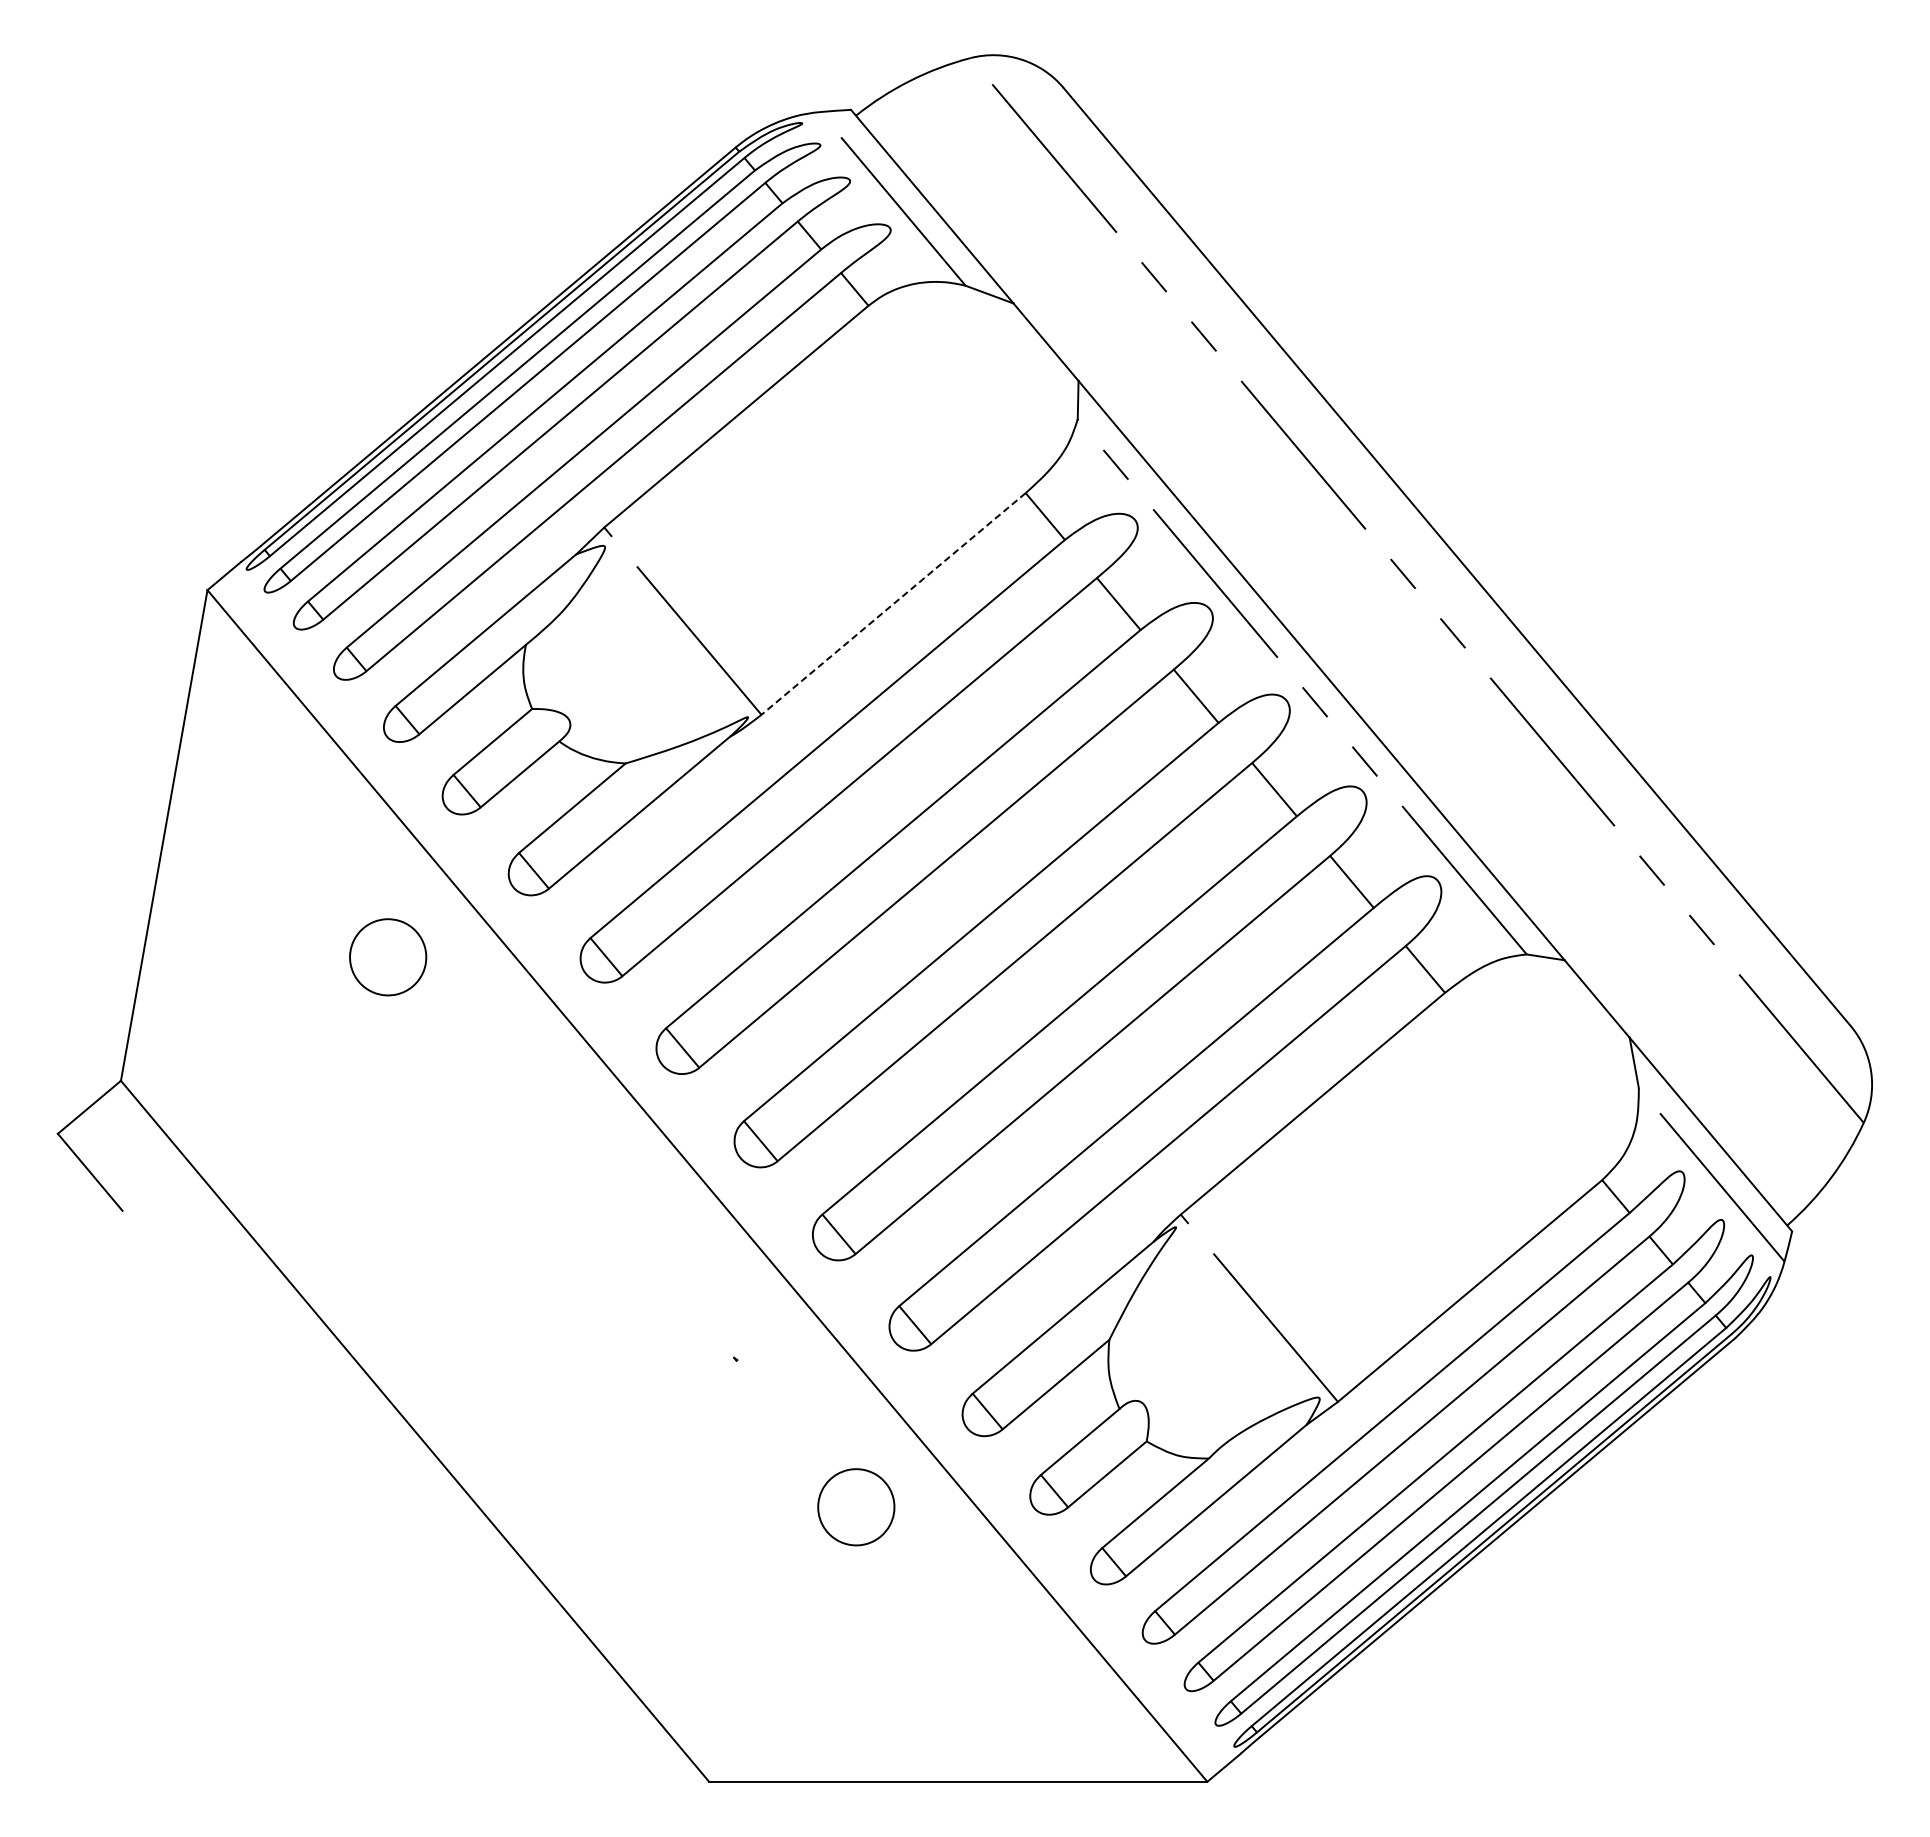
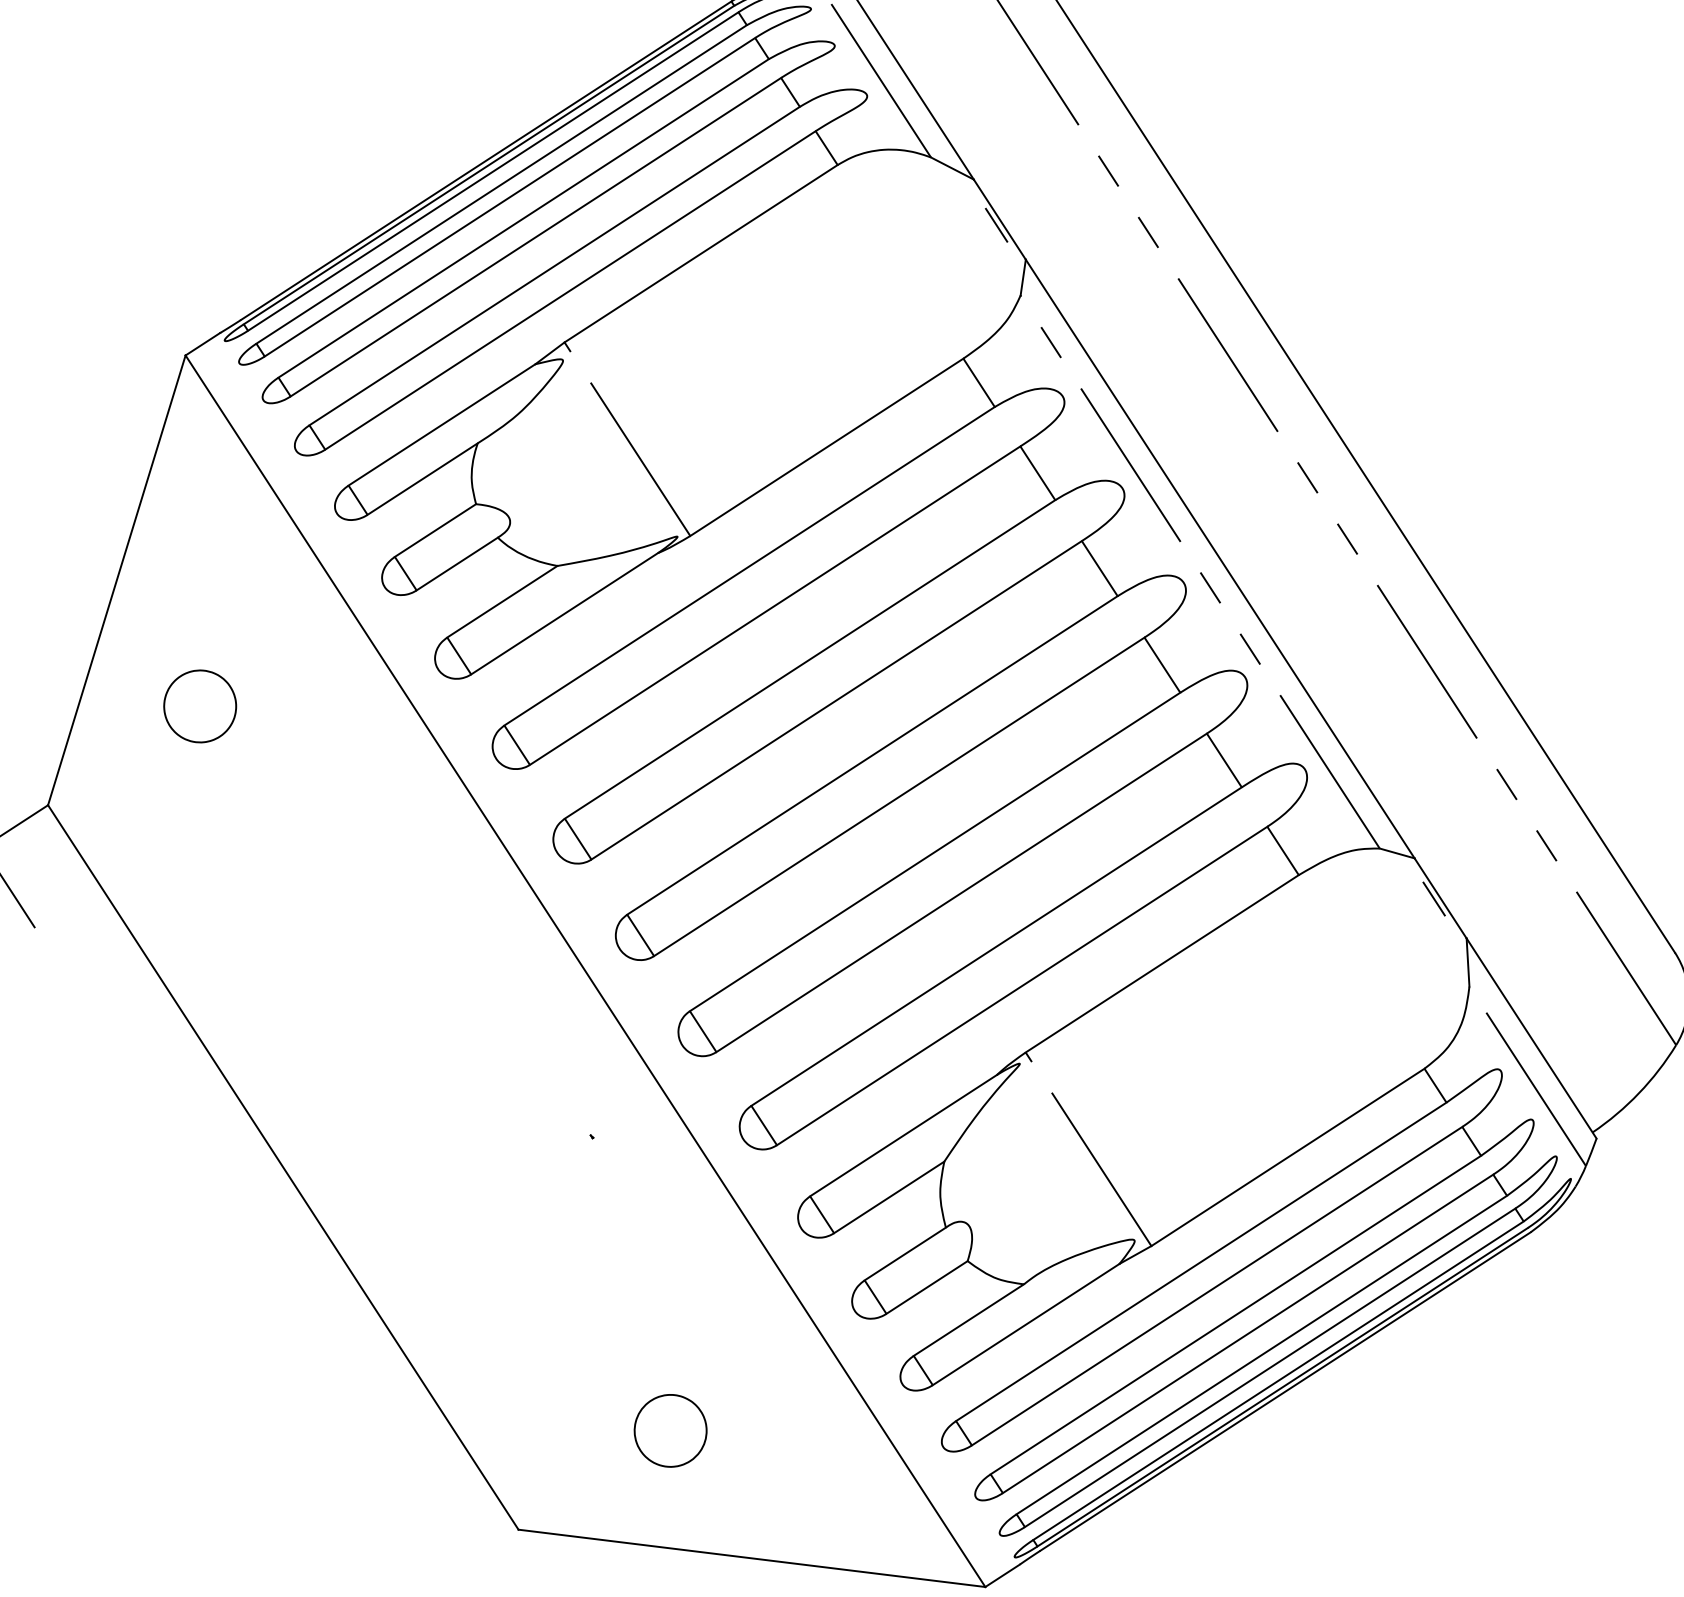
line: (1043, 348) -> (996, 225), added
line: (893, 604) -> (826, 447), dashed -> solid
part: (388, 957) -> (200, 706), moved
line: (1590, 1000) -> (1434, 899), added
part: (856, 1507) -> (670, 1431), moved

